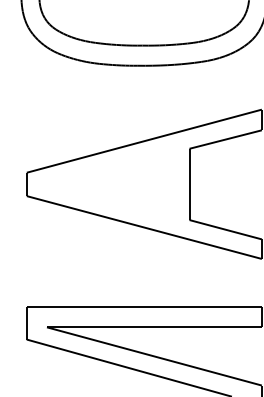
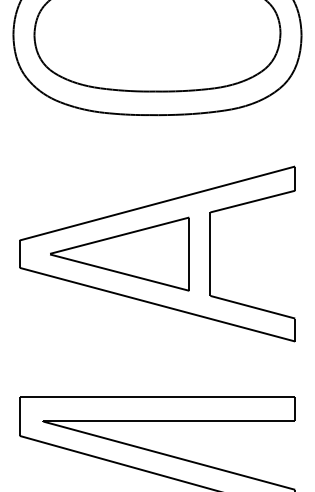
part: (111, 183) -> (119, 253), added

